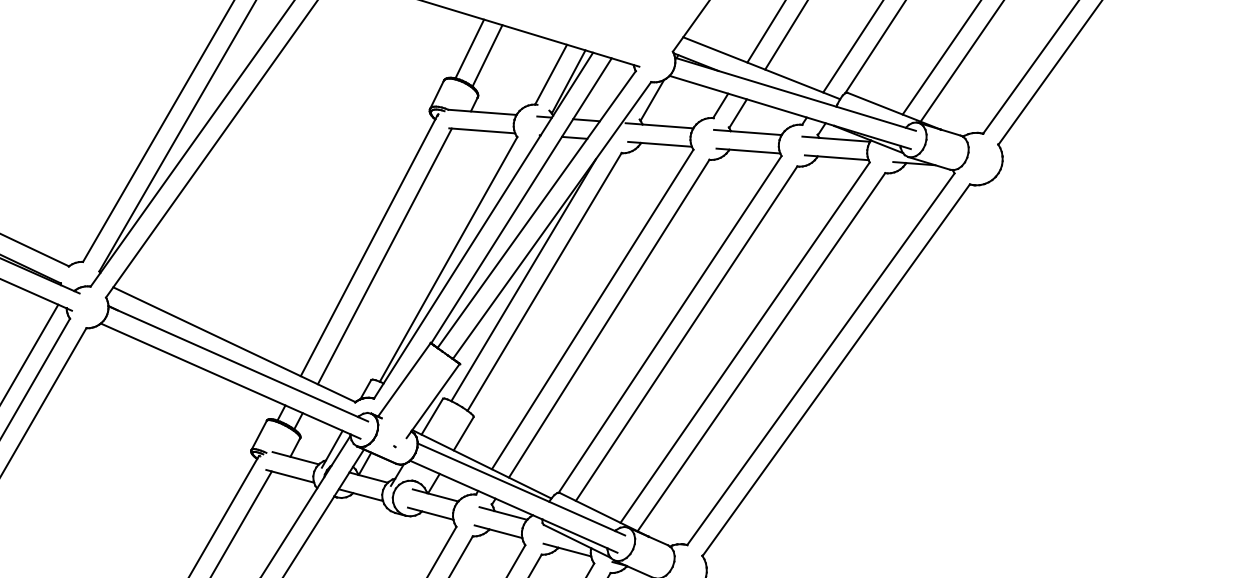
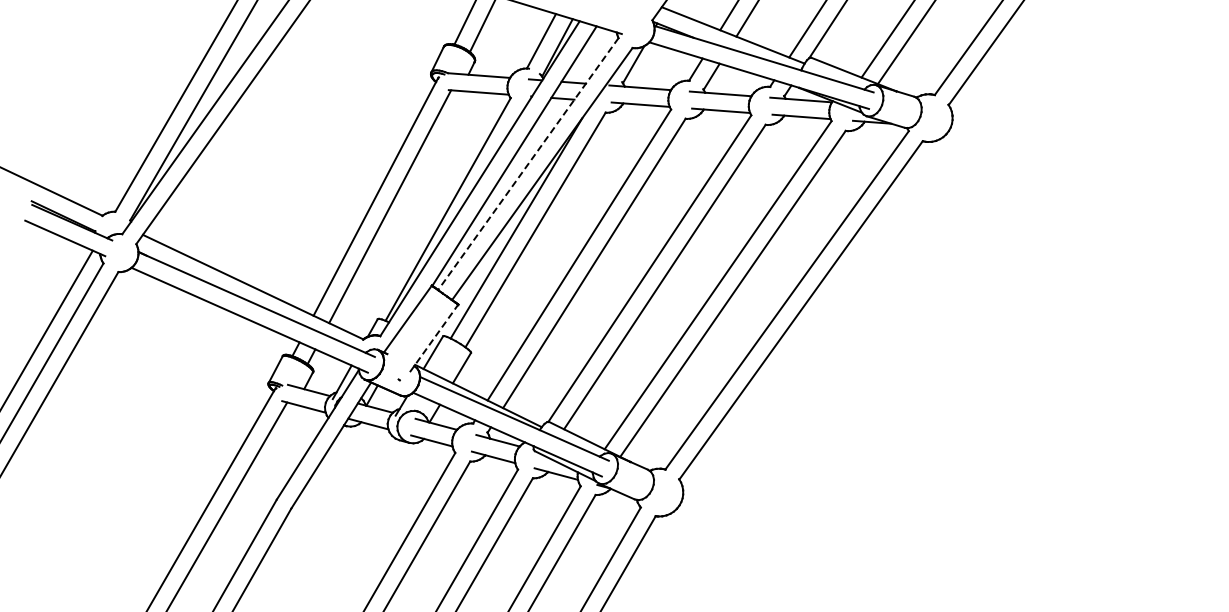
line: (536, 210) -> (528, 164), solid -> dashed
line: (433, 401) -> (434, 338), solid -> dashed

